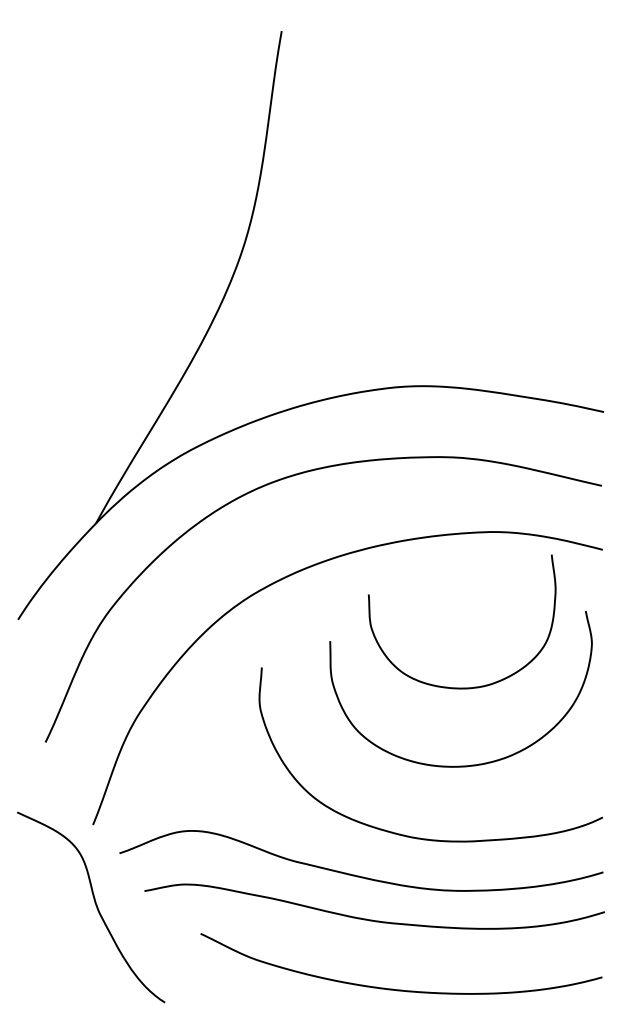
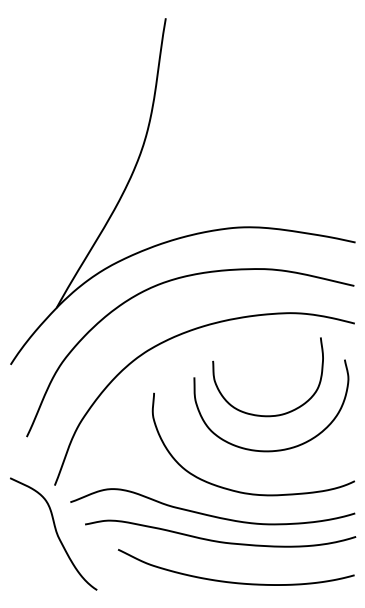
curve: (447, 685) -> (259, 414), moved

